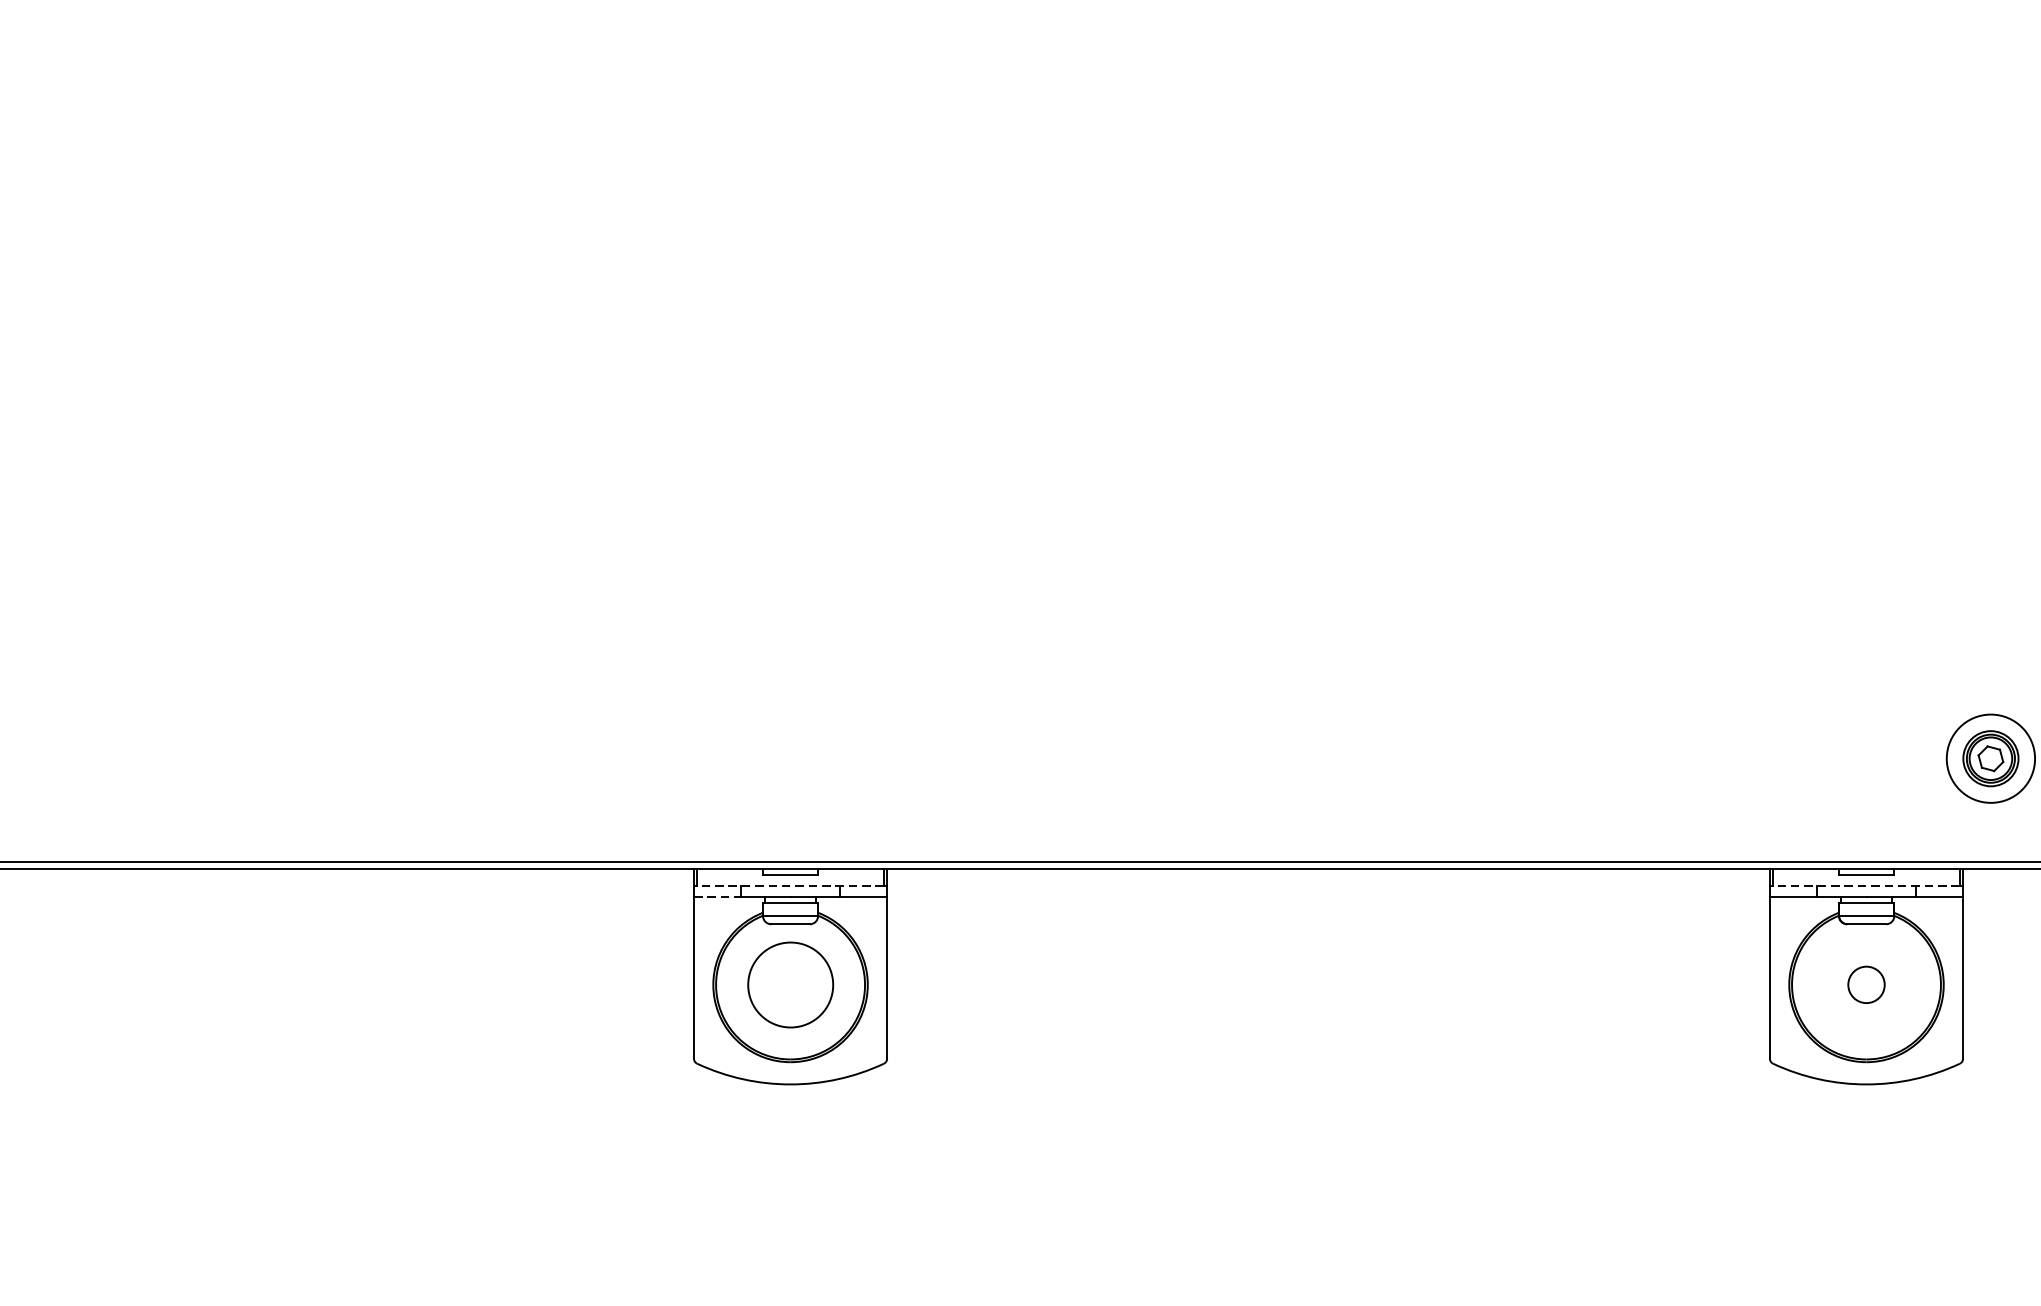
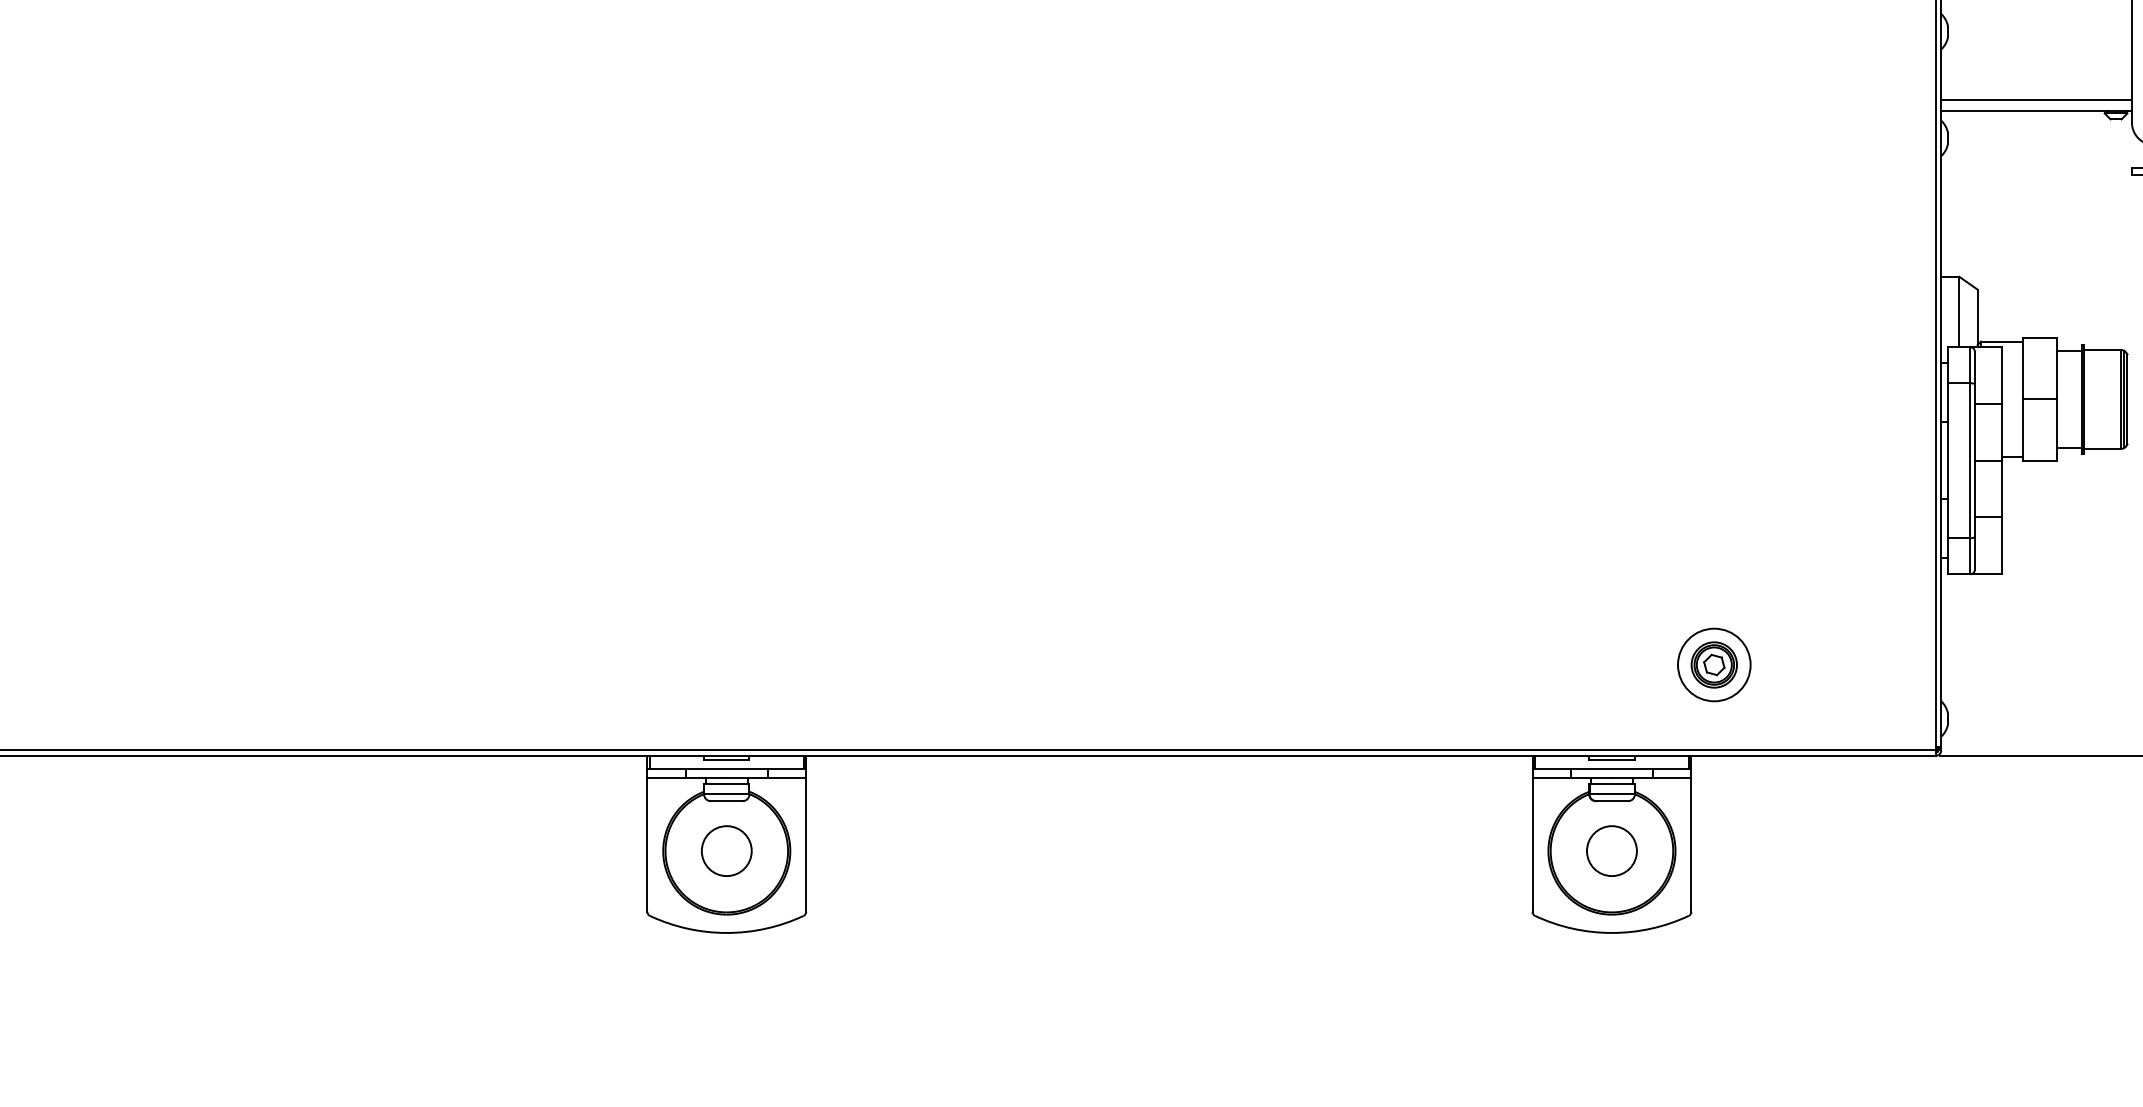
line: (790, 885) -> (726, 769), dashed -> solid
line: (1865, 885) -> (1611, 769), dashed -> solid
line: (718, 896) -> (667, 778), dashed -> solid
circle: (790, 984) -> (726, 850), size x0.71
circle: (1865, 984) -> (1611, 850), size x1.67

